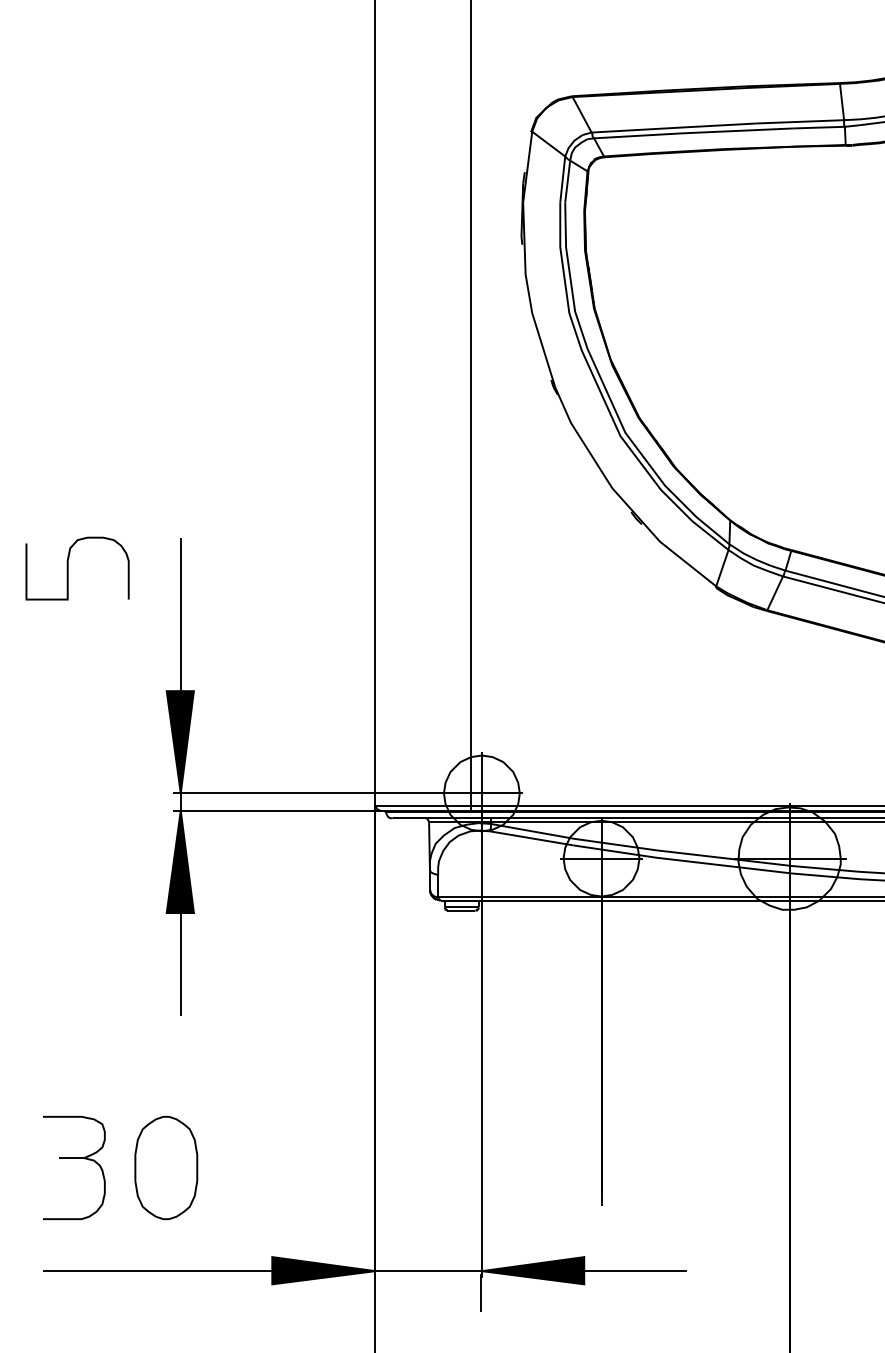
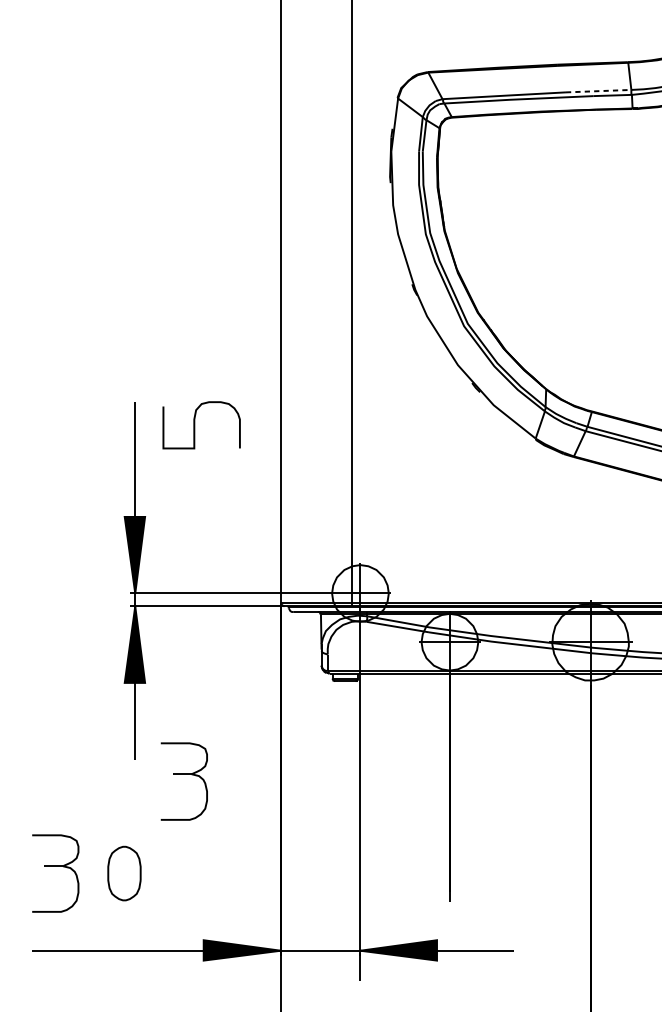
line: (800, 121) -> (598, 90), solid -> dashed
curve: (68, 568) -> (194, 425), moved
part: (246, 1035) -> (184, 774), added
part: (166, 1167) -> (124, 873), size x0.7

